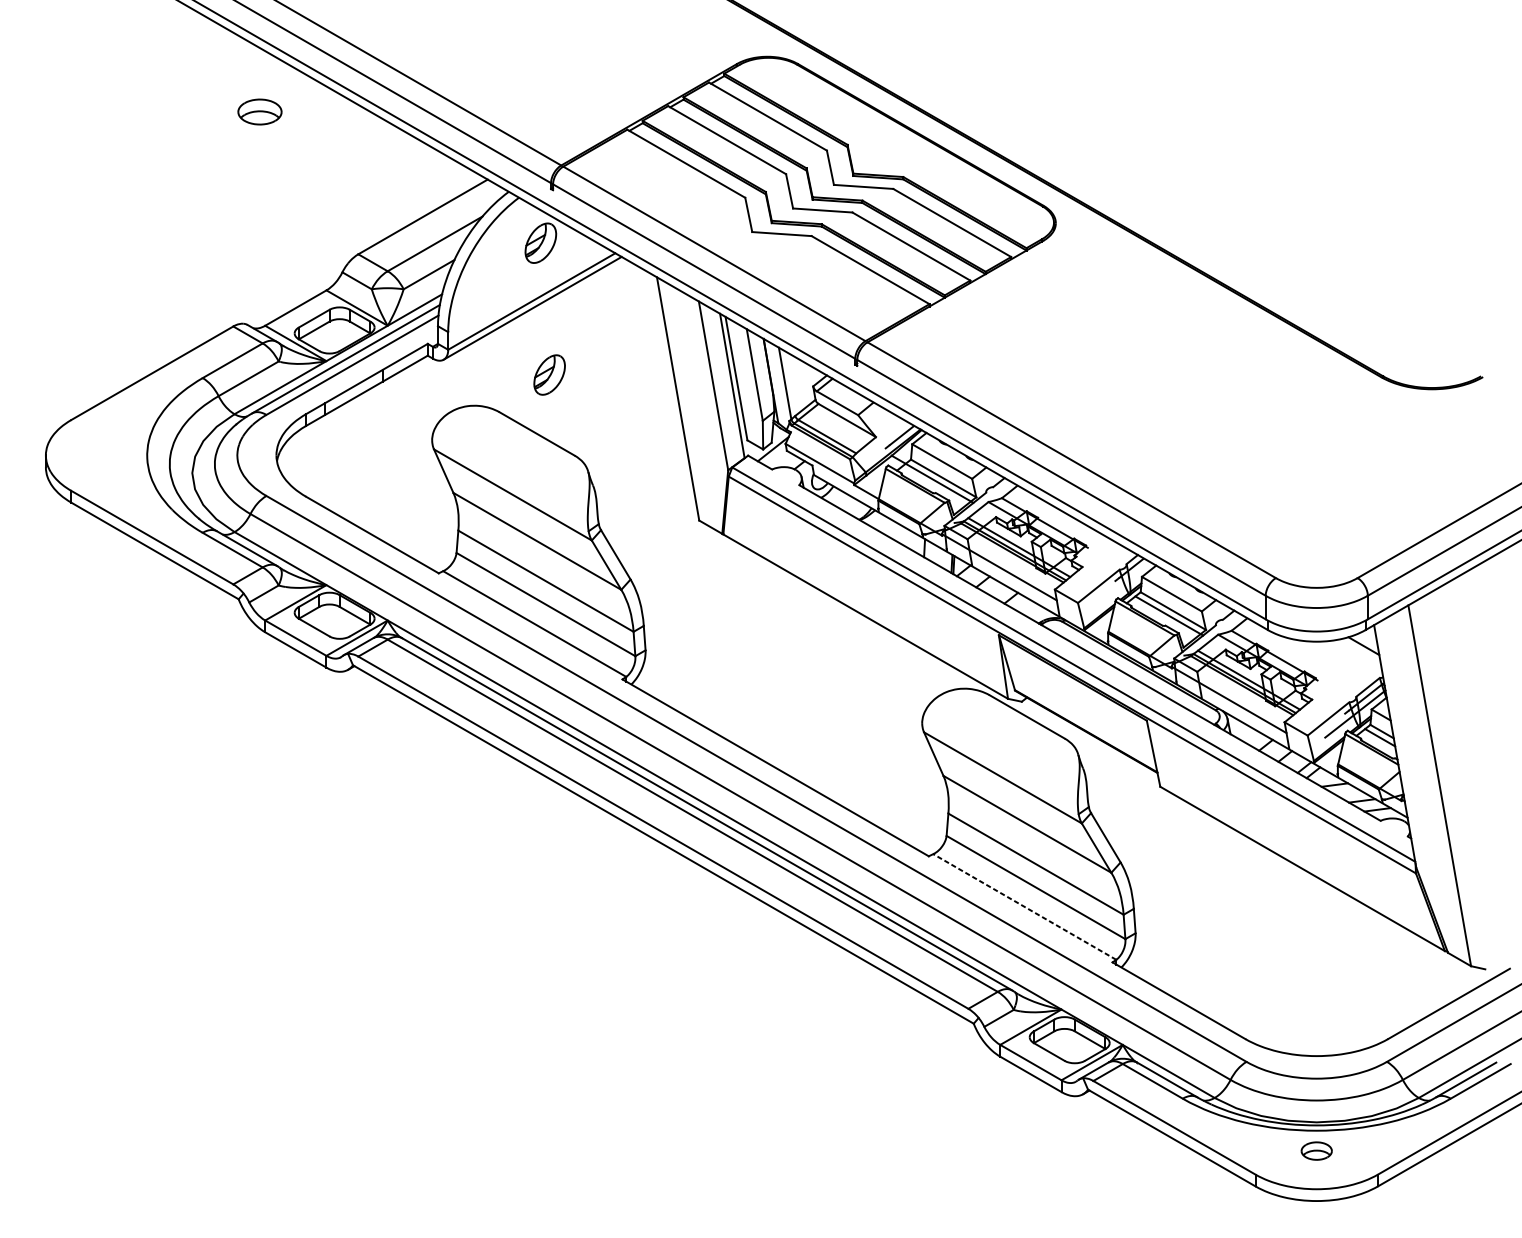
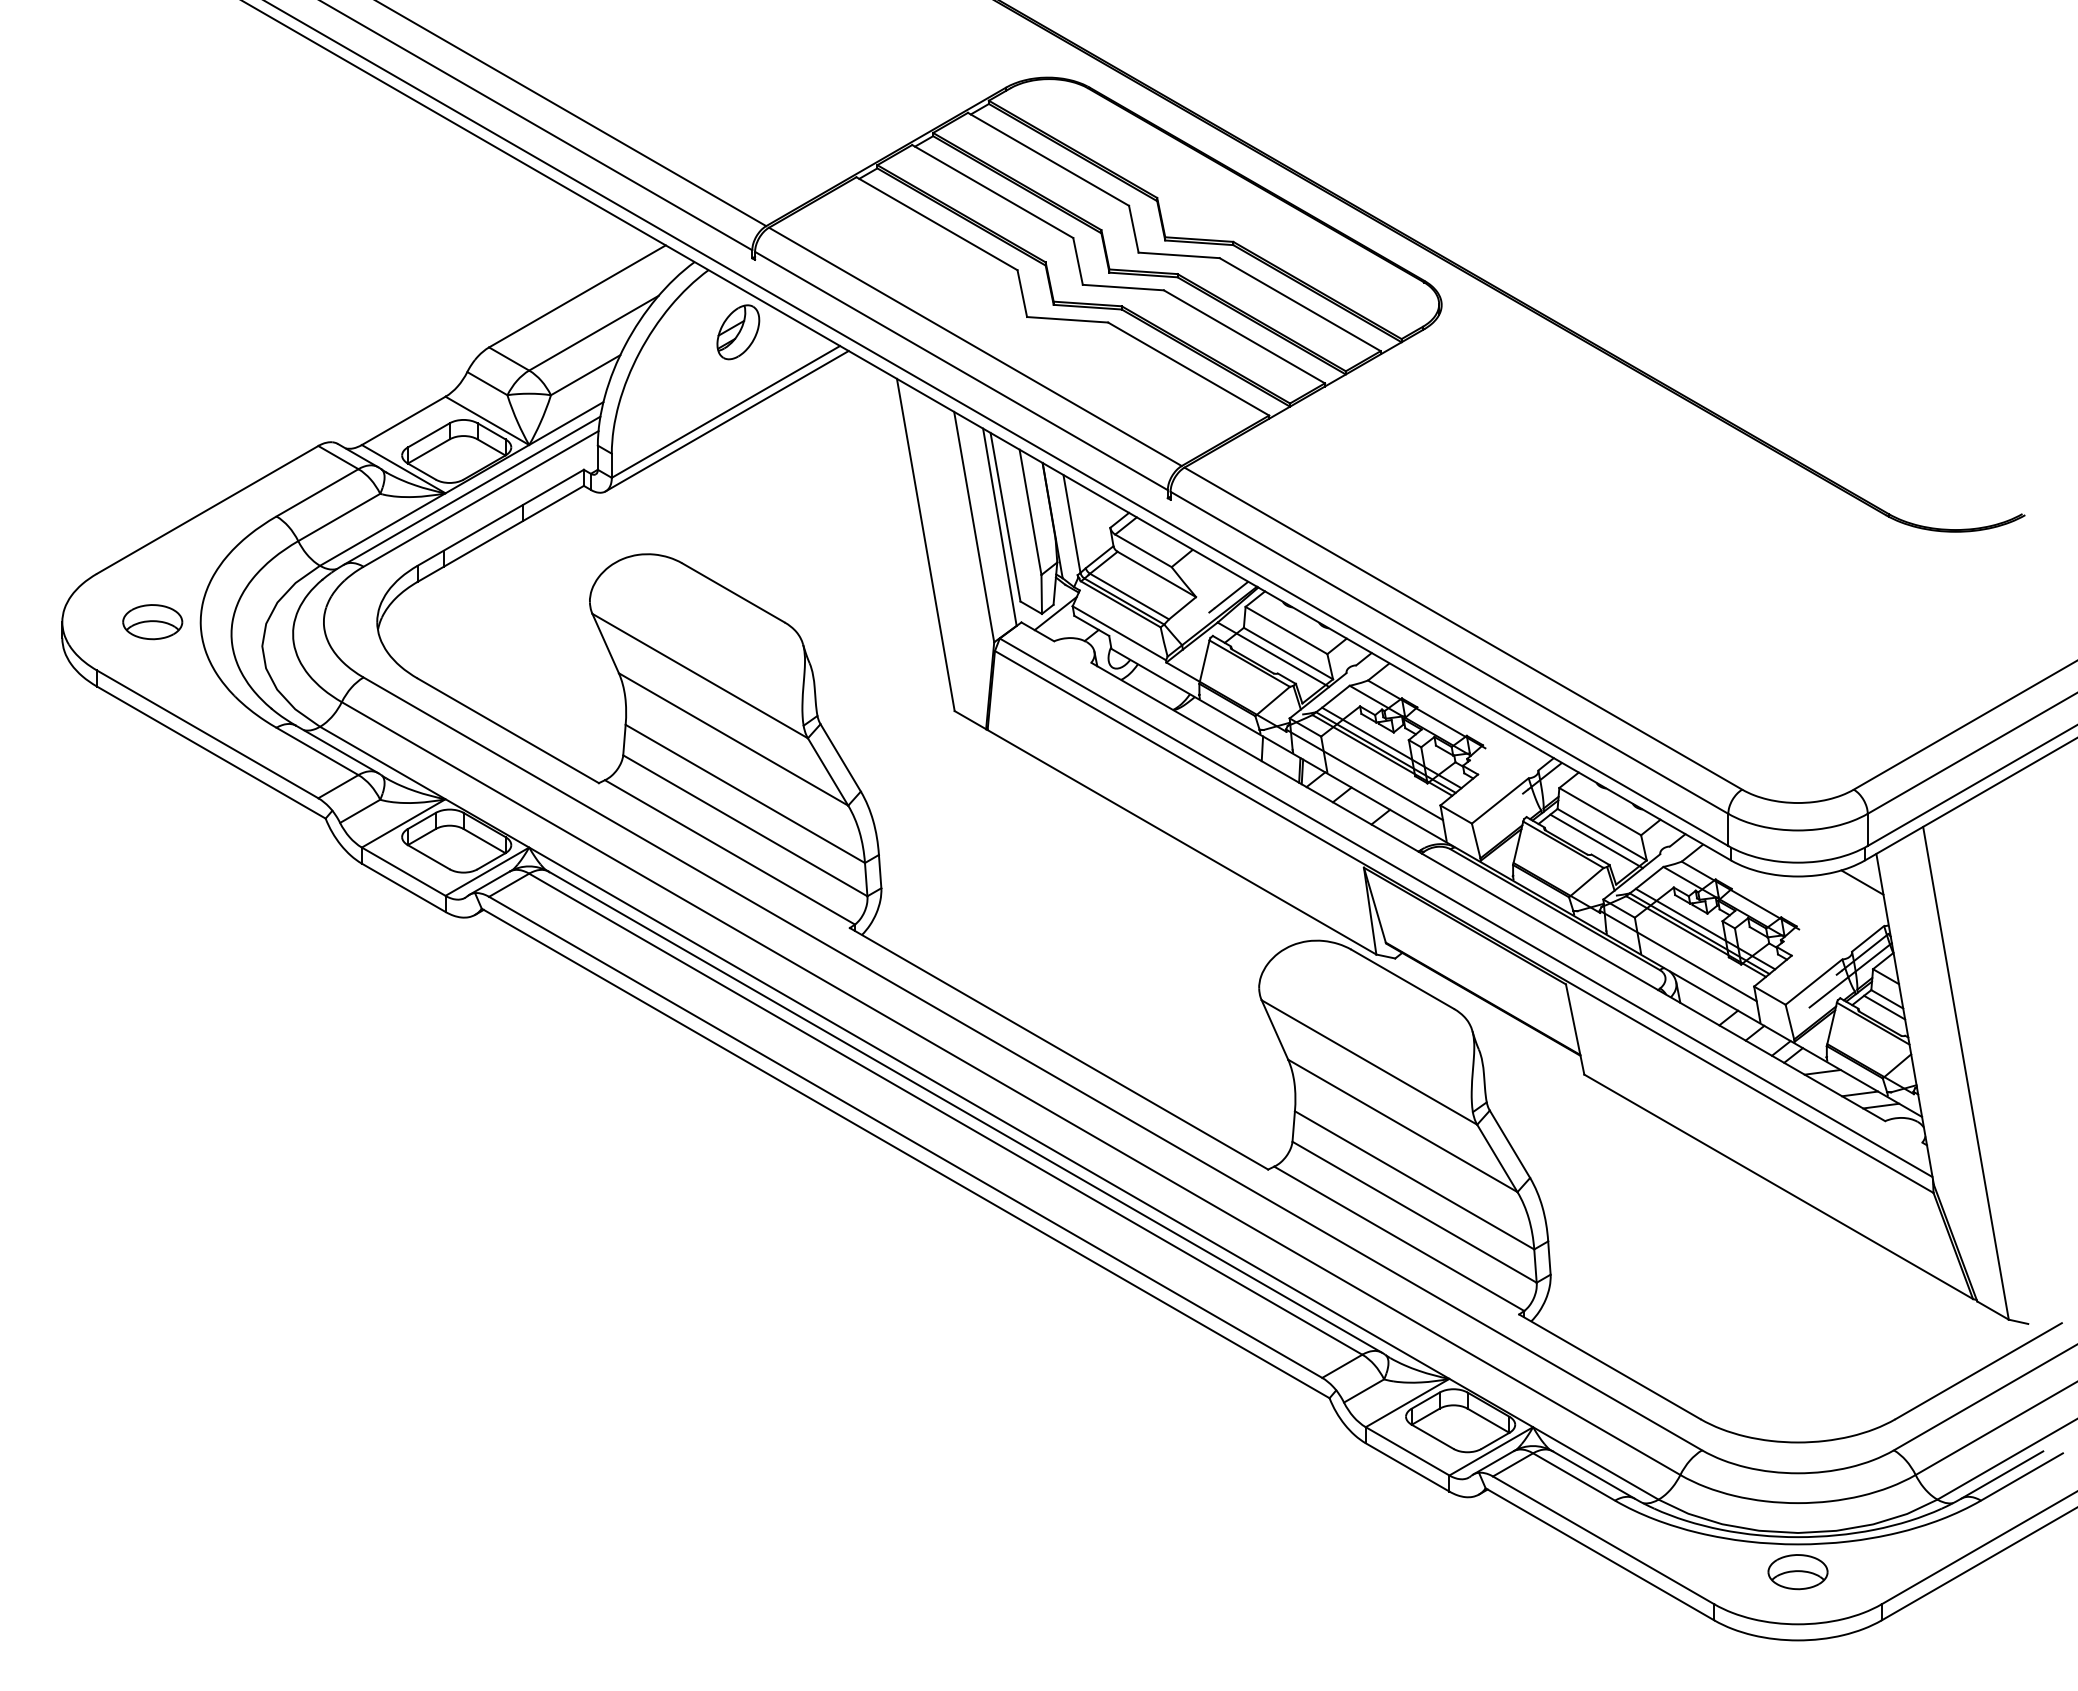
part: (259, 112) -> (152, 622), moved
part: (549, 375) -> (750, 512), removed
line: (1024, 906) -> (1398, 1238), dashed -> solid
part: (1316, 1151) -> (1797, 1572), size x1.43

